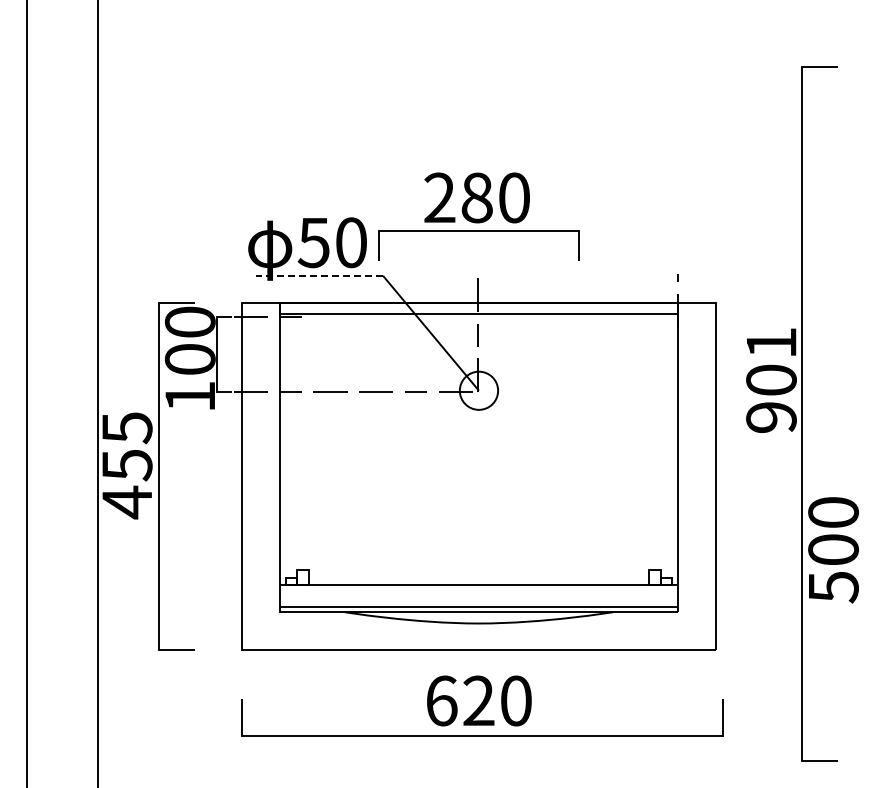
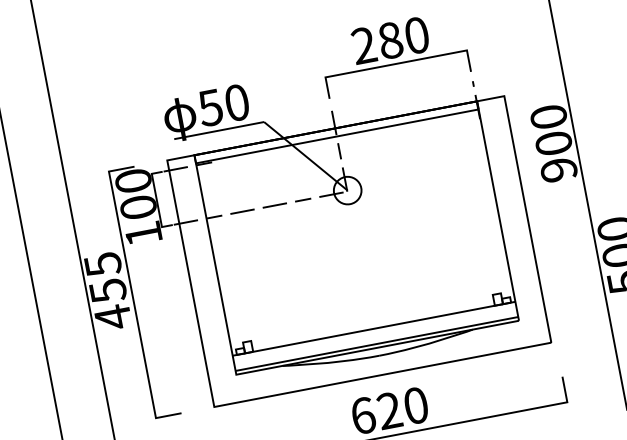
part: (478, 216) -> (394, 53), moved
line: (319, 275) -> (218, 130), dashed -> solid
text: (771, 342) -> (548, 116), 901 -> 900

